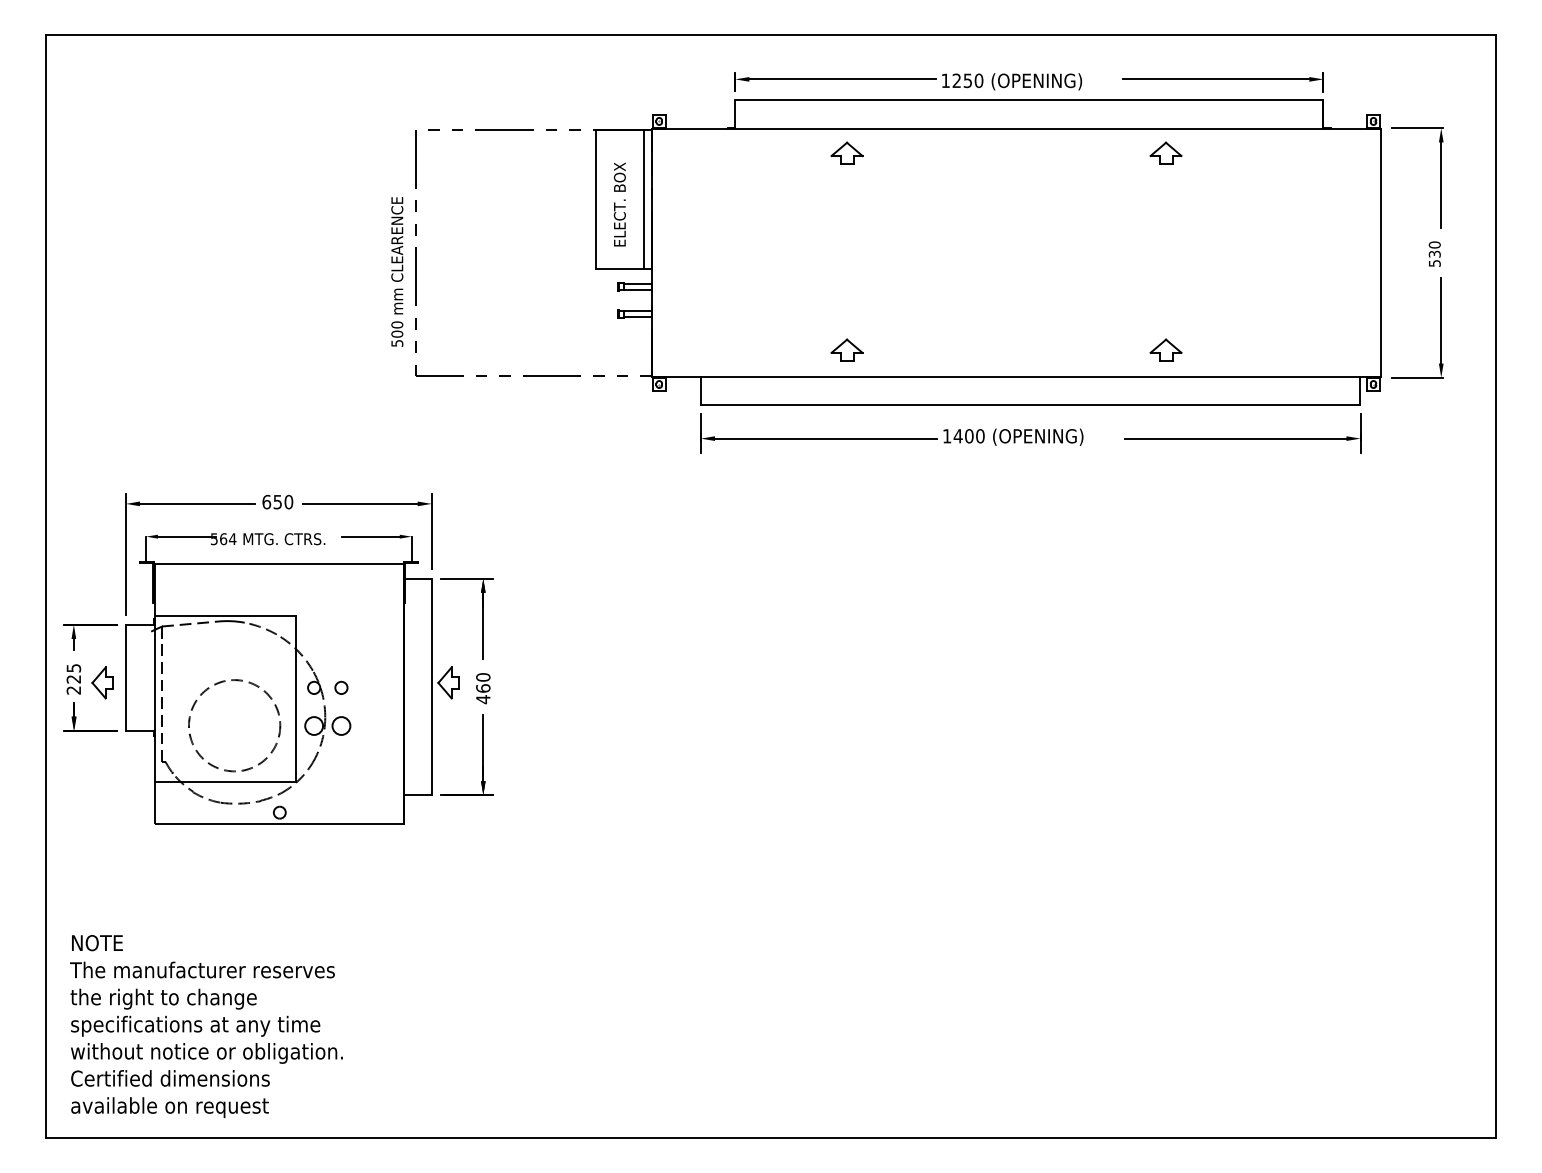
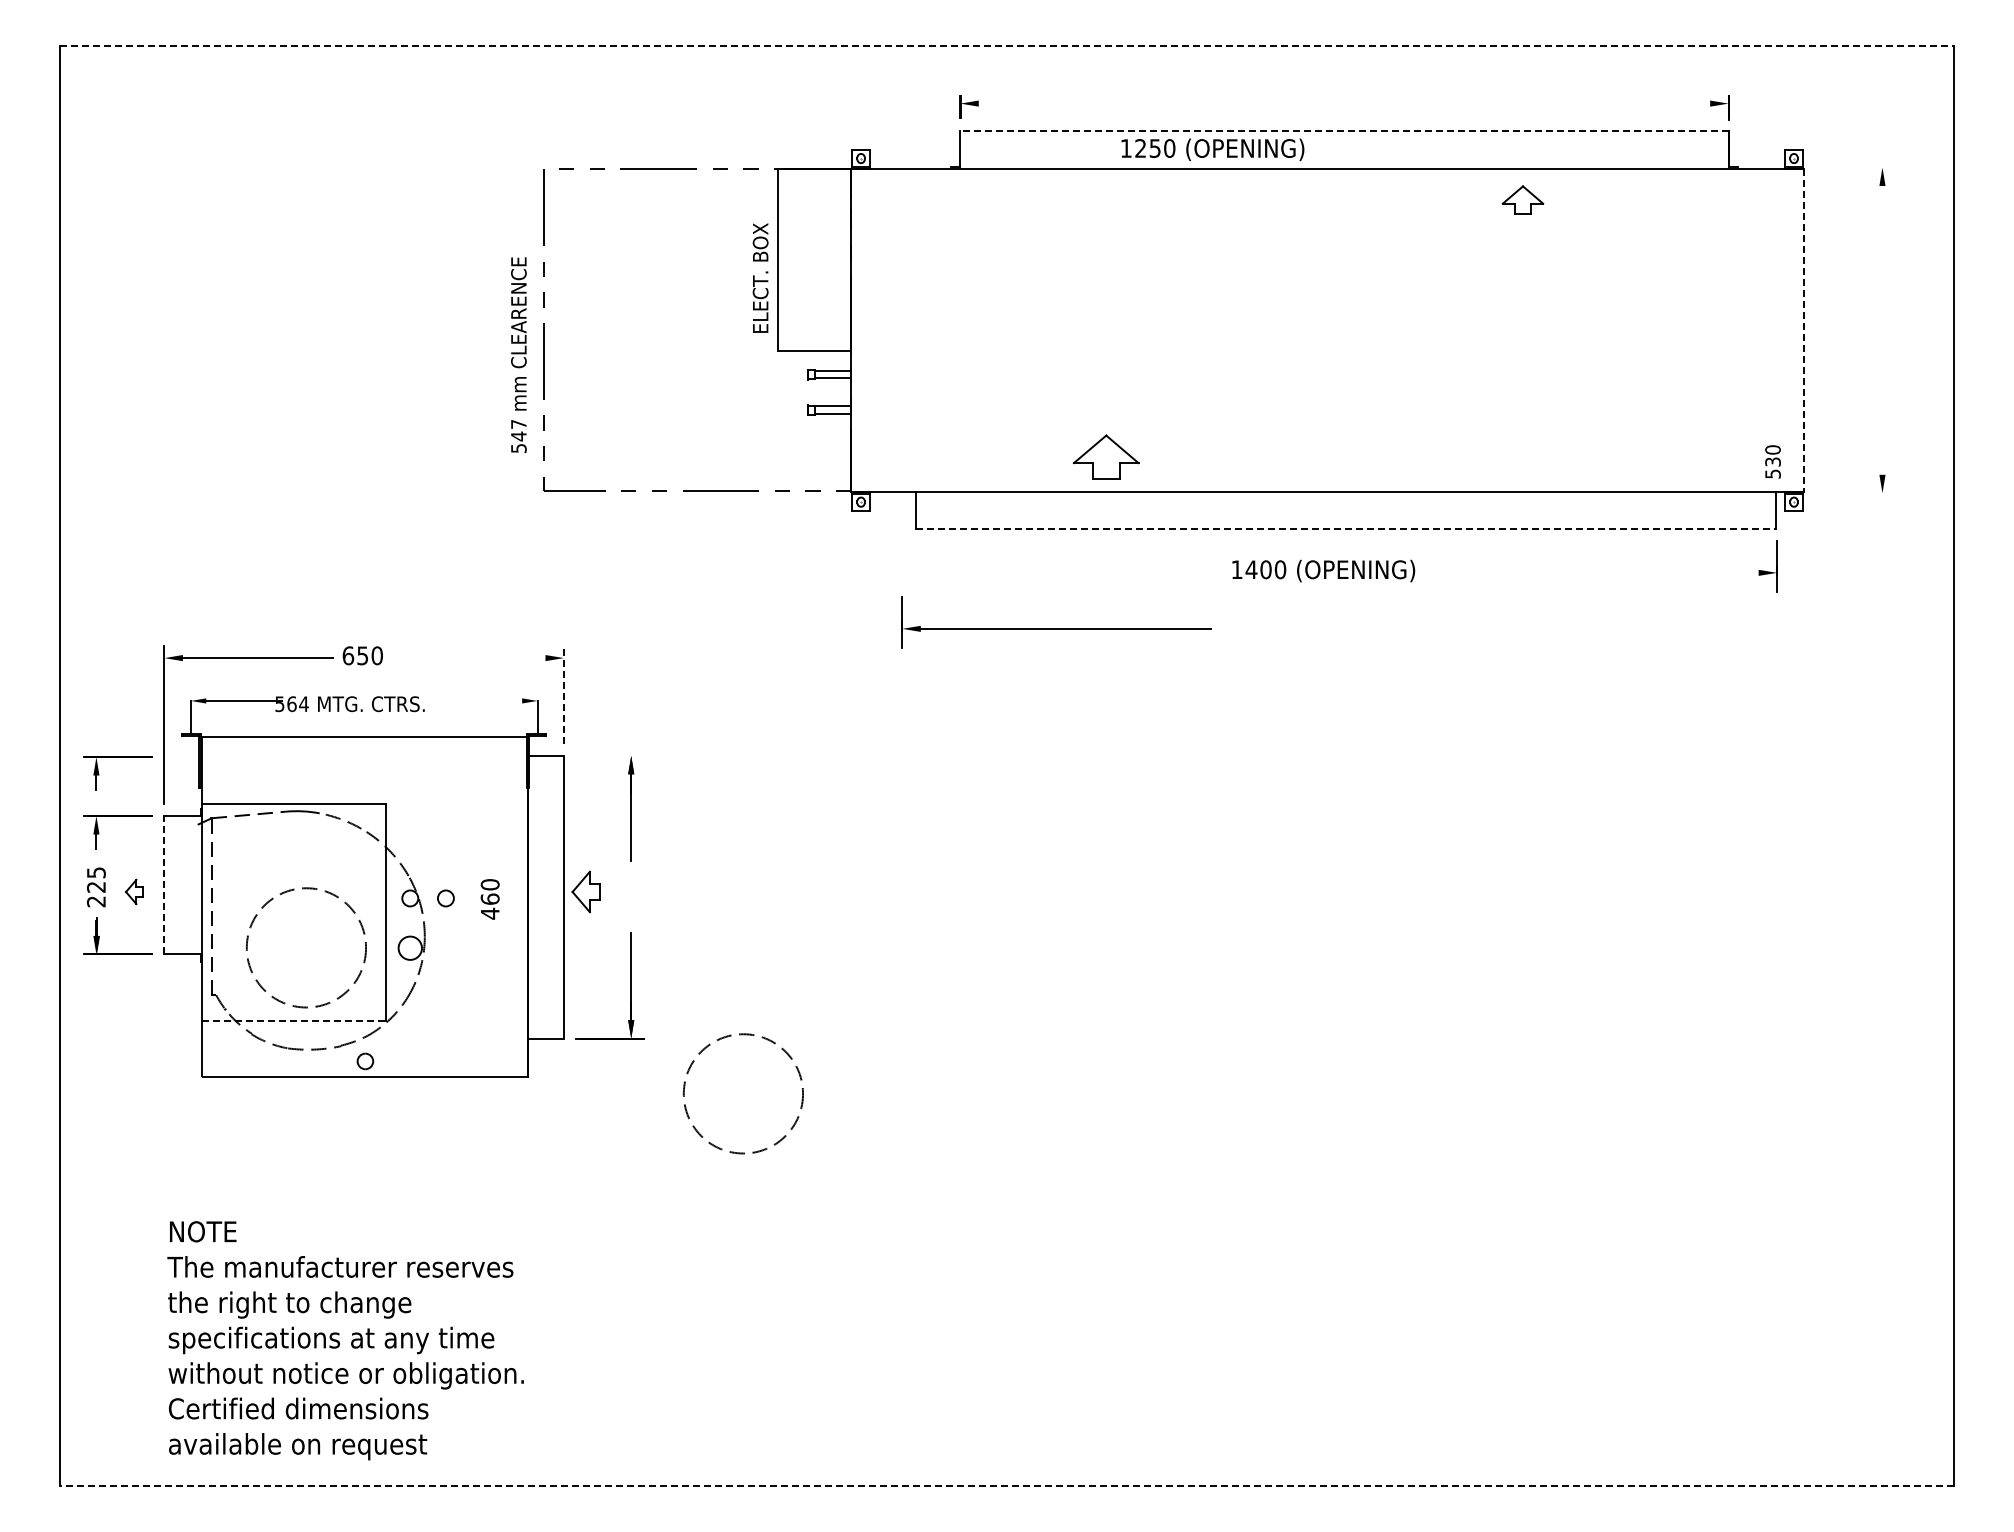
line: (770, 34) -> (1006, 45), solid -> dashed
line: (841, 79) -> (1099, 103), removed
line: (1216, 79) -> (1588, 103), removed
text: (1011, 81) -> (1212, 149), moved
line: (1028, 99) -> (1343, 130), solid -> dashed
line: (1417, 128) -> (1851, 167), removed
part: (847, 152) -> (1106, 199), removed
line: (1441, 184) -> (1882, 241), removed
line: (644, 198) -> (841, 259), removed
text: (619, 204) -> (760, 277), moved
line: (1381, 253) -> (1804, 330), solid -> dashed
text: (1434, 253) -> (1772, 461), moved
line: (1441, 320) -> (1882, 418), removed
text: (397, 329) -> (518, 430), 500 -> 547
part: (847, 349) -> (1106, 456), size x1.6
part: (1165, 349) -> (1522, 456), removed
line: (1417, 377) -> (1851, 493), removed
line: (1030, 404) -> (1346, 528), solid -> dashed
part: (818, 433) -> (1056, 622), moved
line: (1235, 438) -> (1613, 572), removed
line: (360, 504) -> (470, 658), removed
line: (431, 531) -> (563, 694), solid -> dashed
line: (370, 536) -> (484, 700), removed
line: (466, 578) -> (609, 755), removed
part: (89, 579) -> (117, 757), added
line: (125, 677) -> (164, 884), solid -> dashed
part: (102, 682) -> (133, 891), size x0.6
text: (482, 688) -> (489, 899), moved
circle: (341, 725) -> (445, 947), removed
line: (225, 782) -> (294, 1021), solid -> dashed
circle: (568, 837) -> (742, 1093), added
text: (206, 1026) -> (345, 1340), moved
line: (770, 1138) -> (1006, 1486), solid -> dashed

